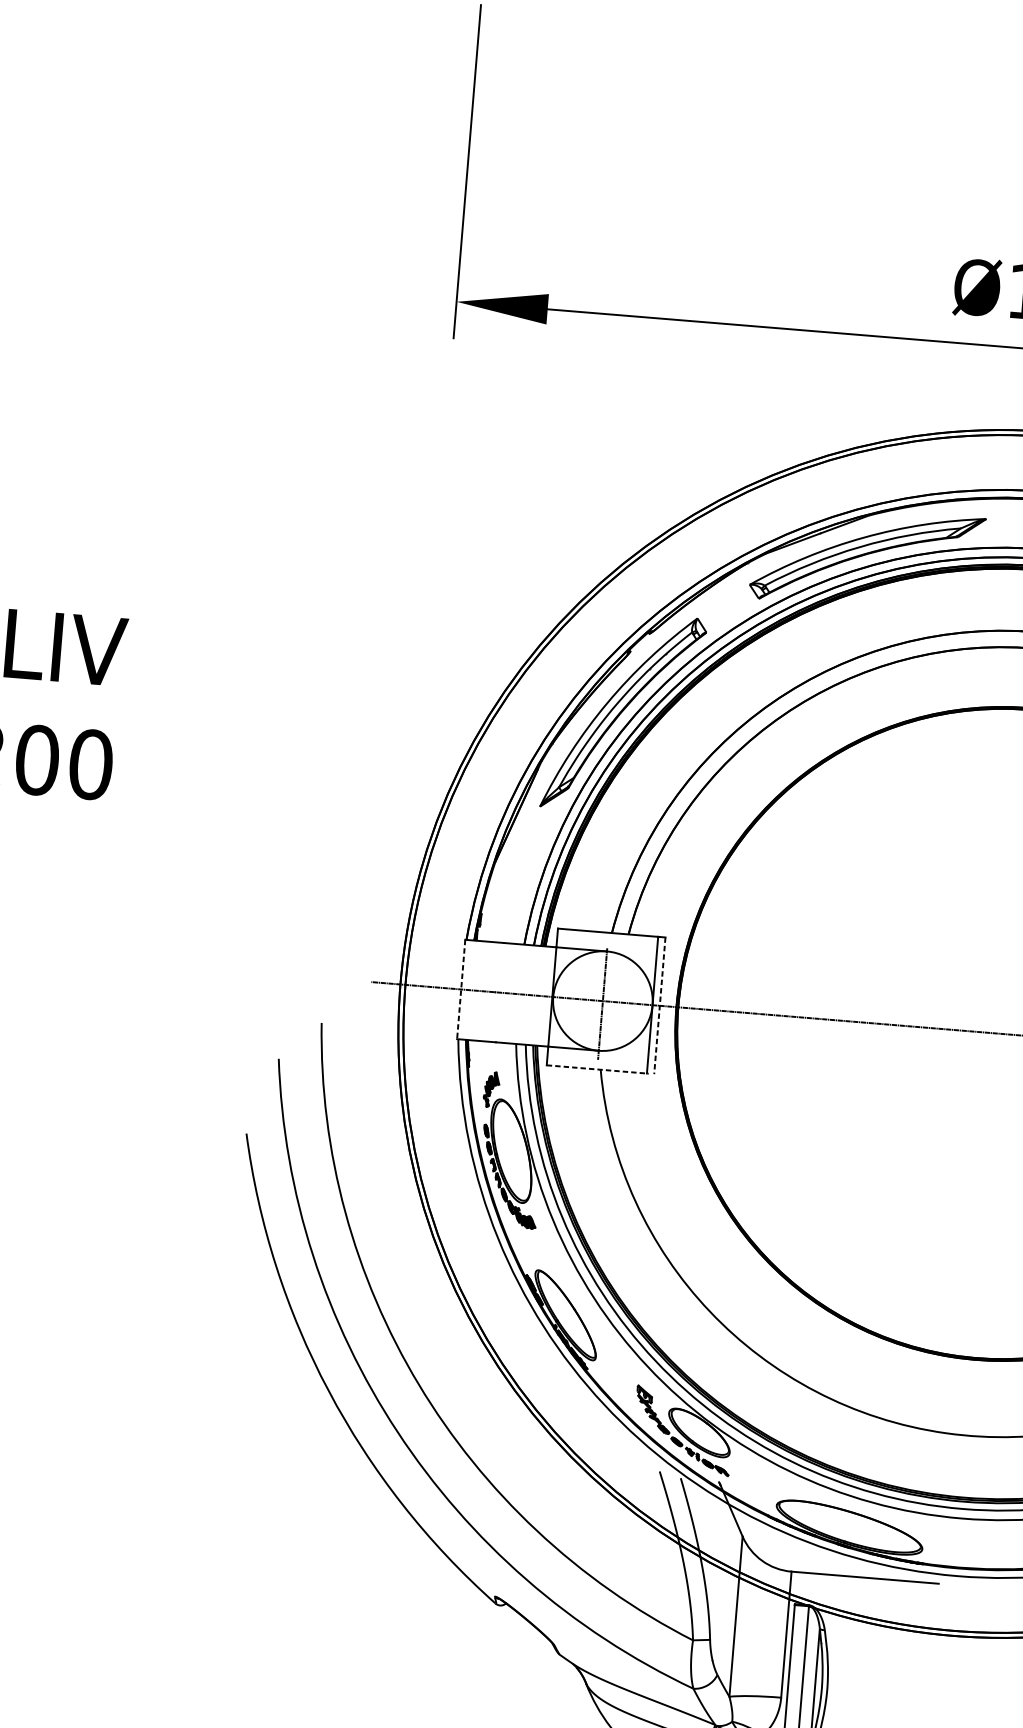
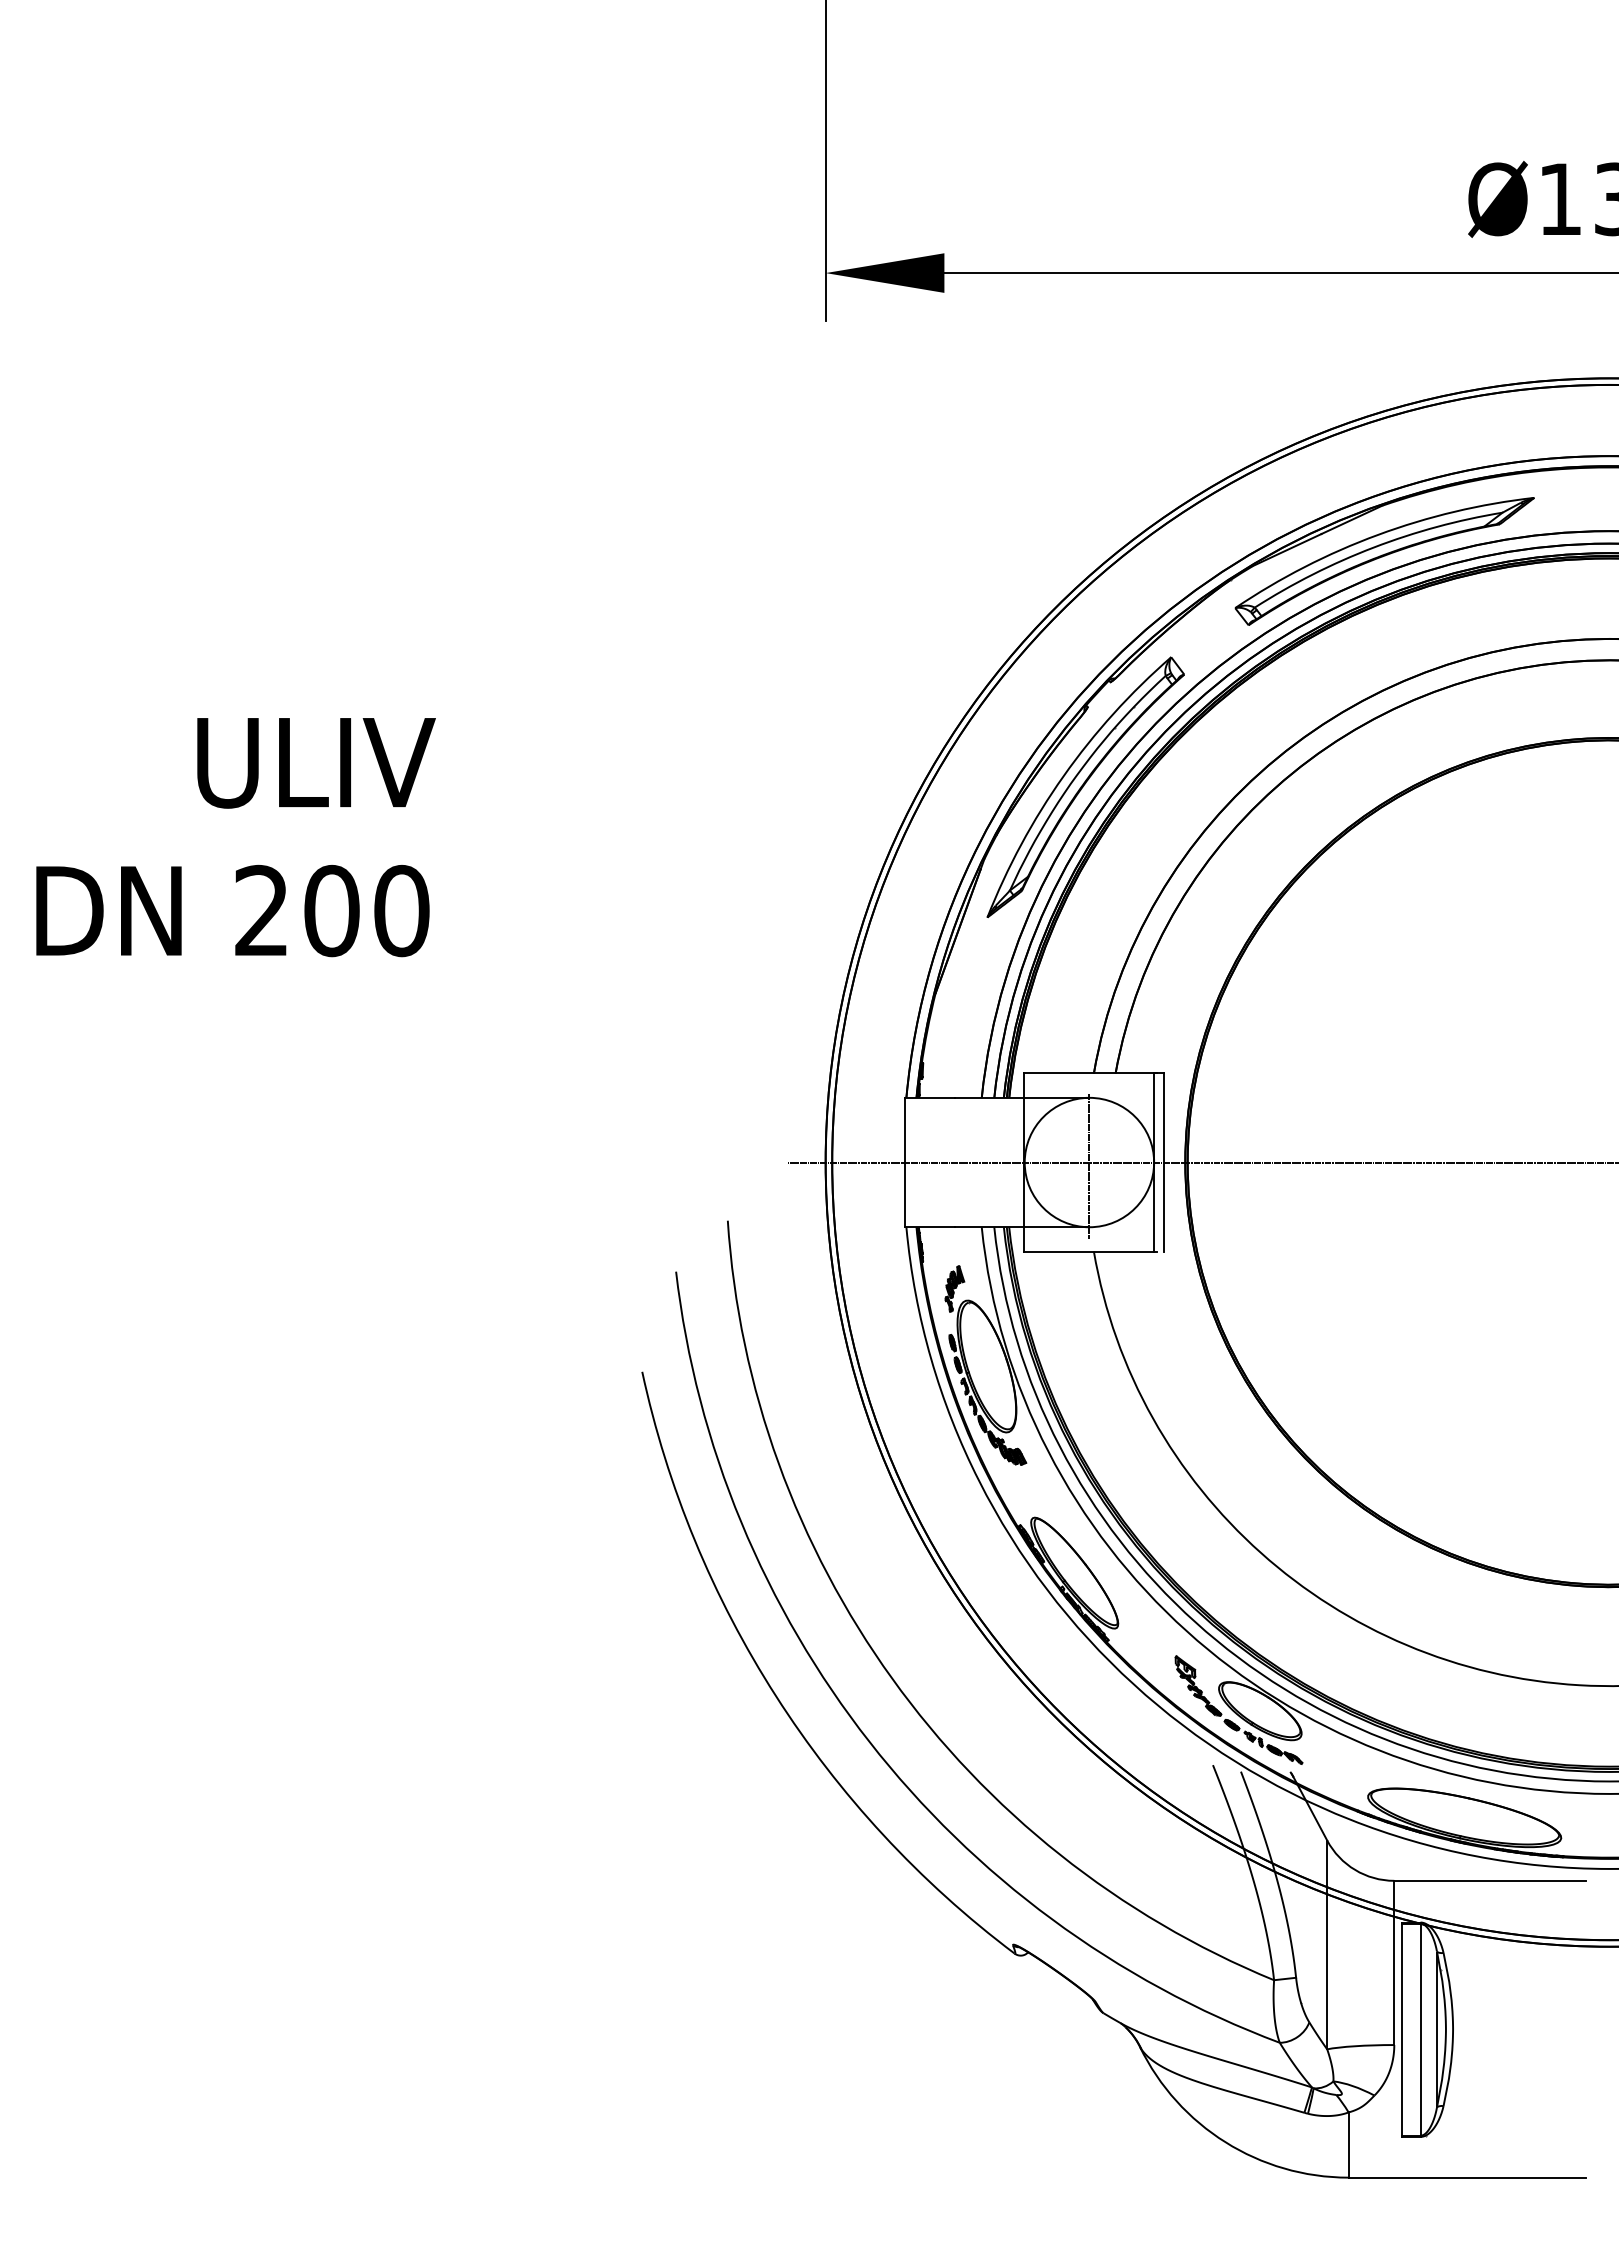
line: (460, 989) -> (904, 1162), dashed -> solid
line: (659, 1006) -> (1163, 1163), dashed -> solid
line: (598, 1069) -> (1090, 1251), dashed -> solid

